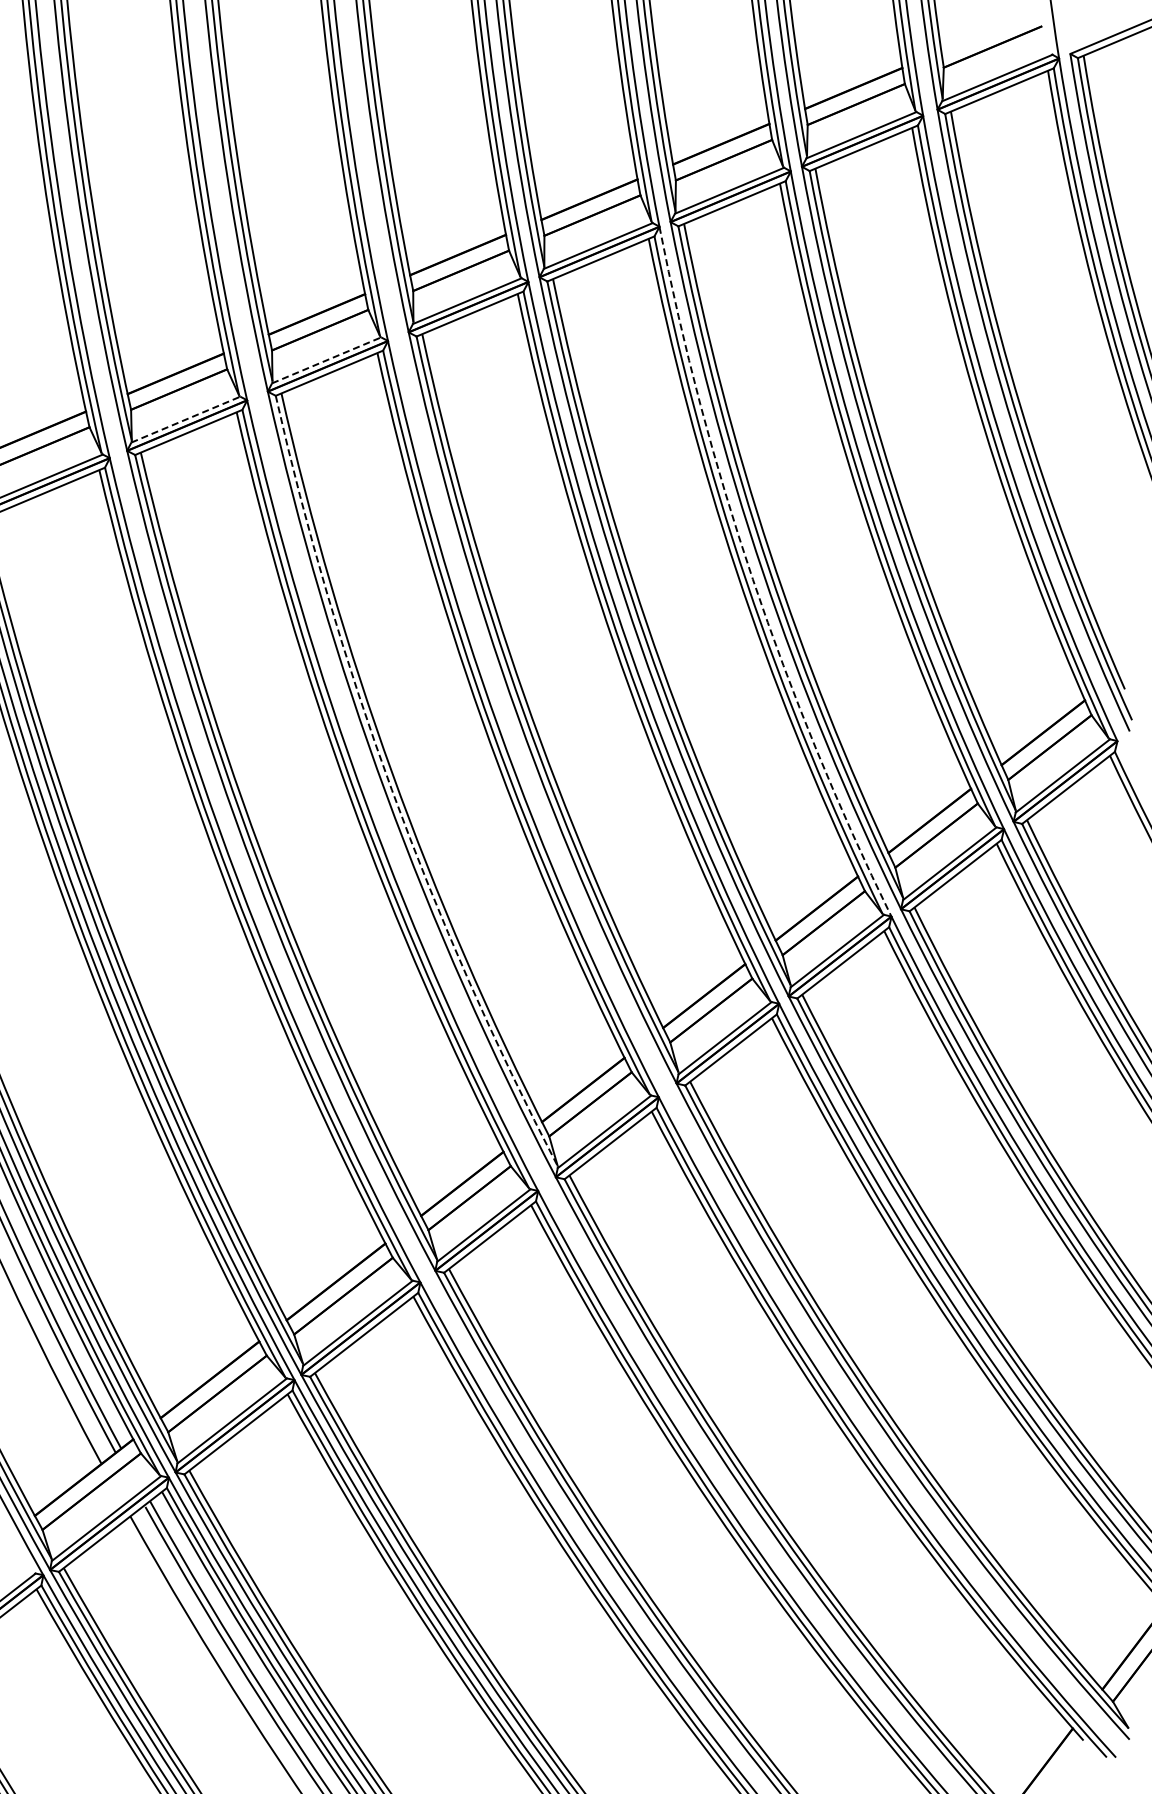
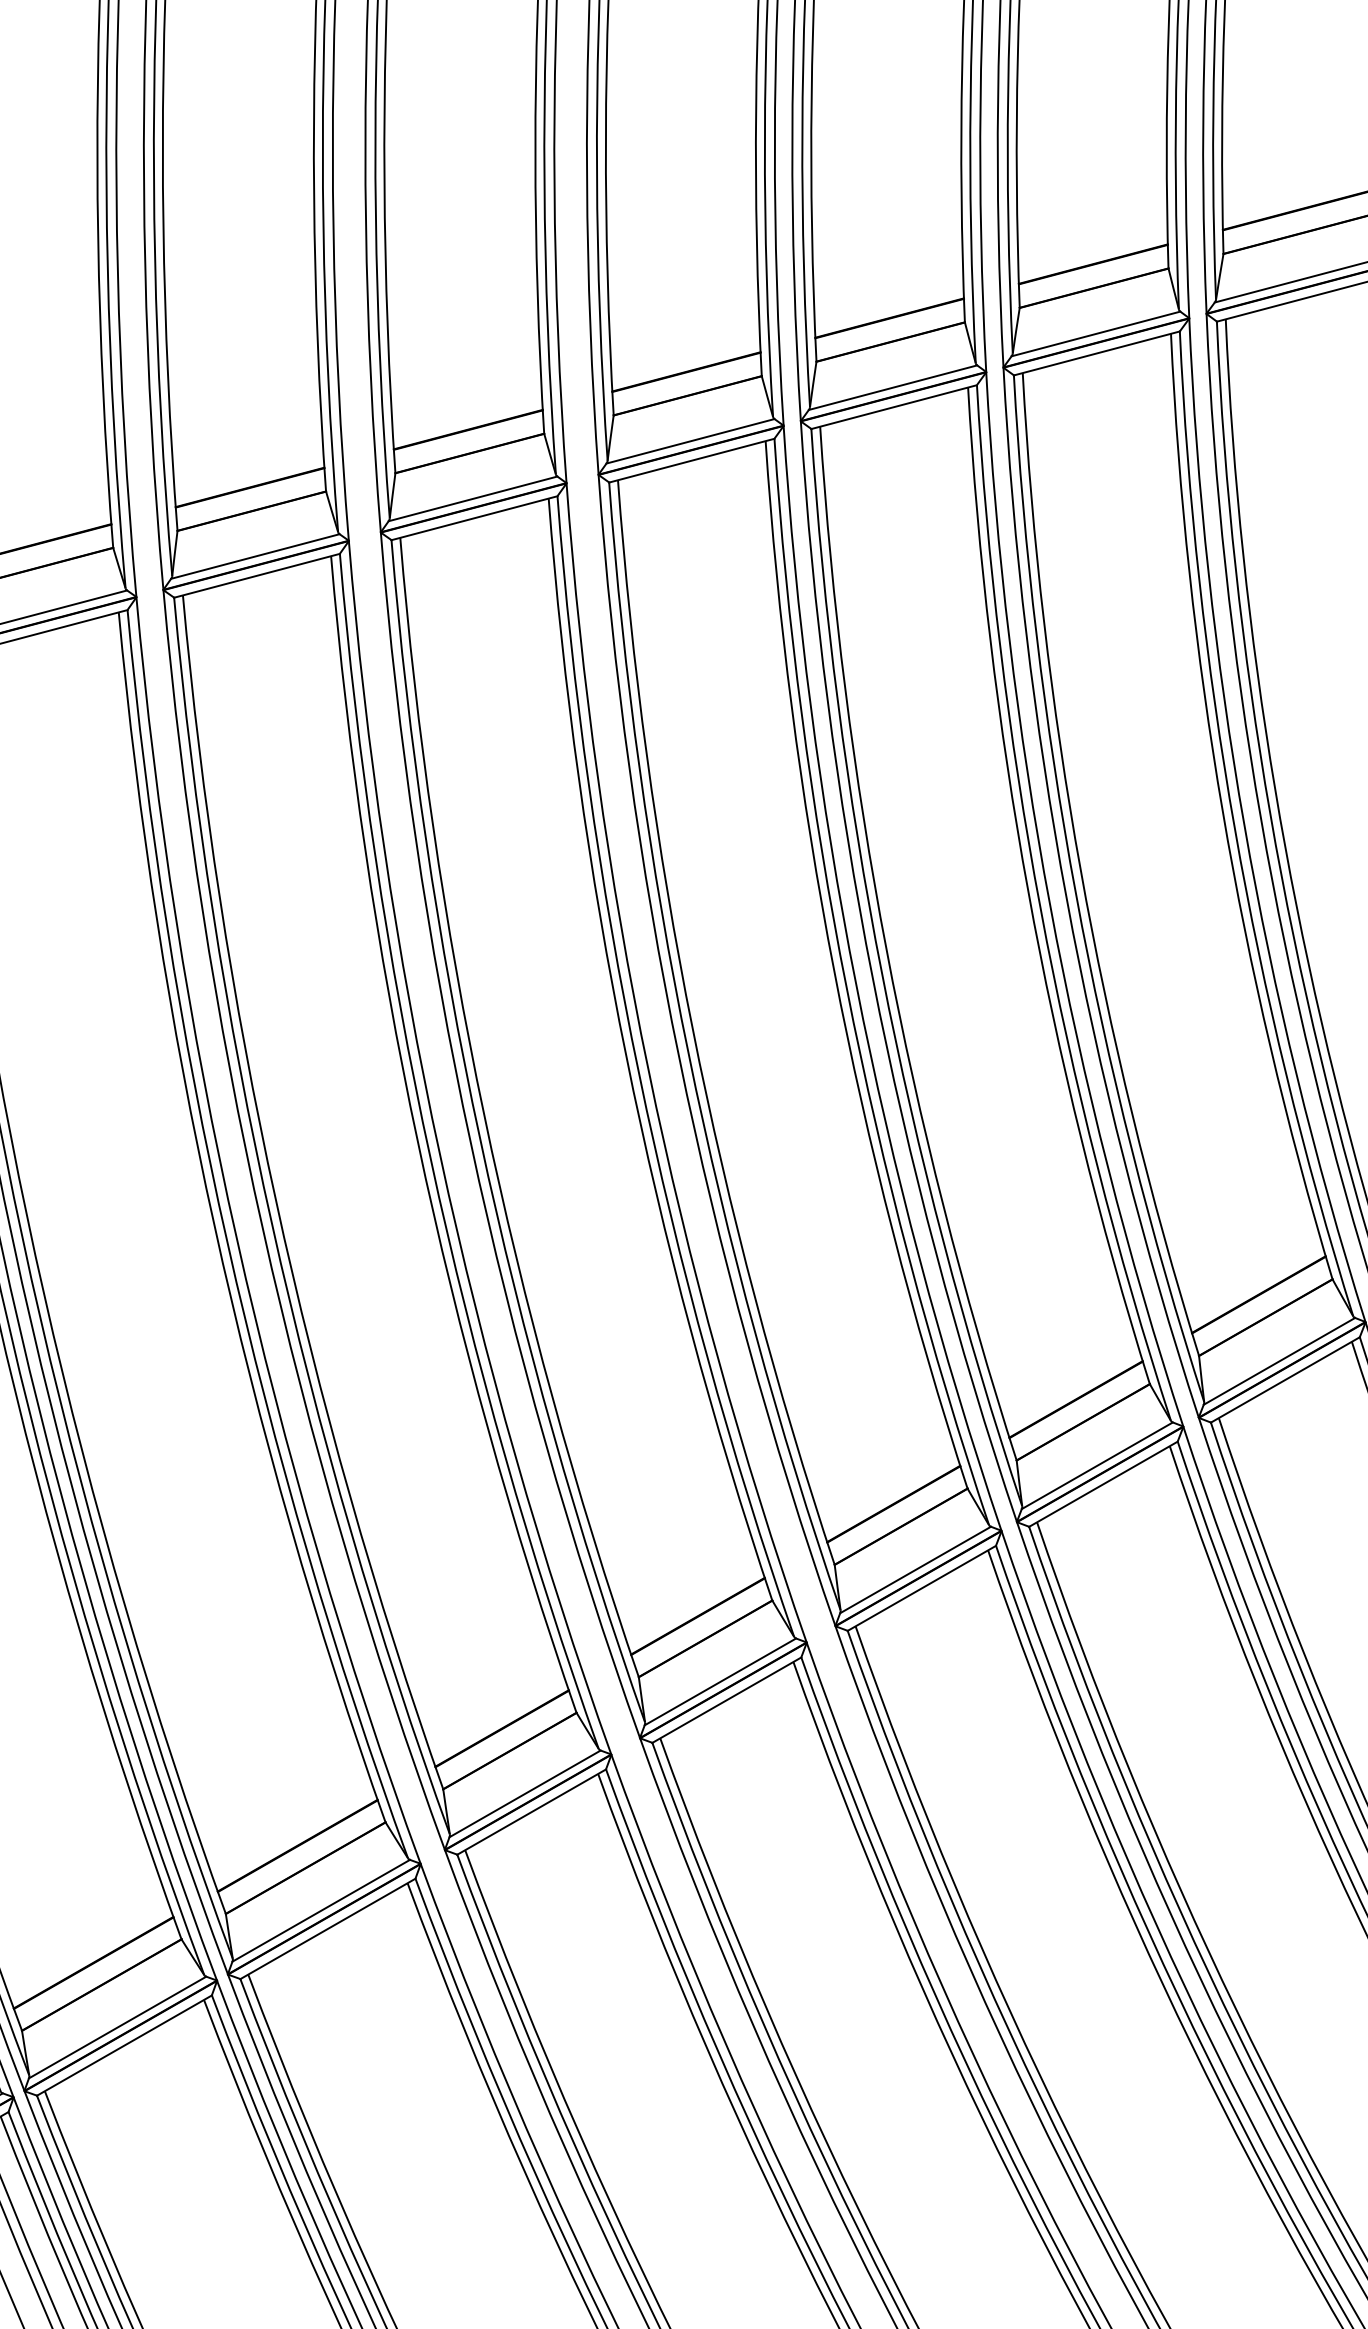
line: (327, 360) -> (474, 499), dashed -> solid
line: (186, 419) -> (256, 556), dashed -> solid
arc: (752, 579) -> (1049, 906), dashed -> solid
arc: (391, 790) -> (479, 1139), dashed -> solid

